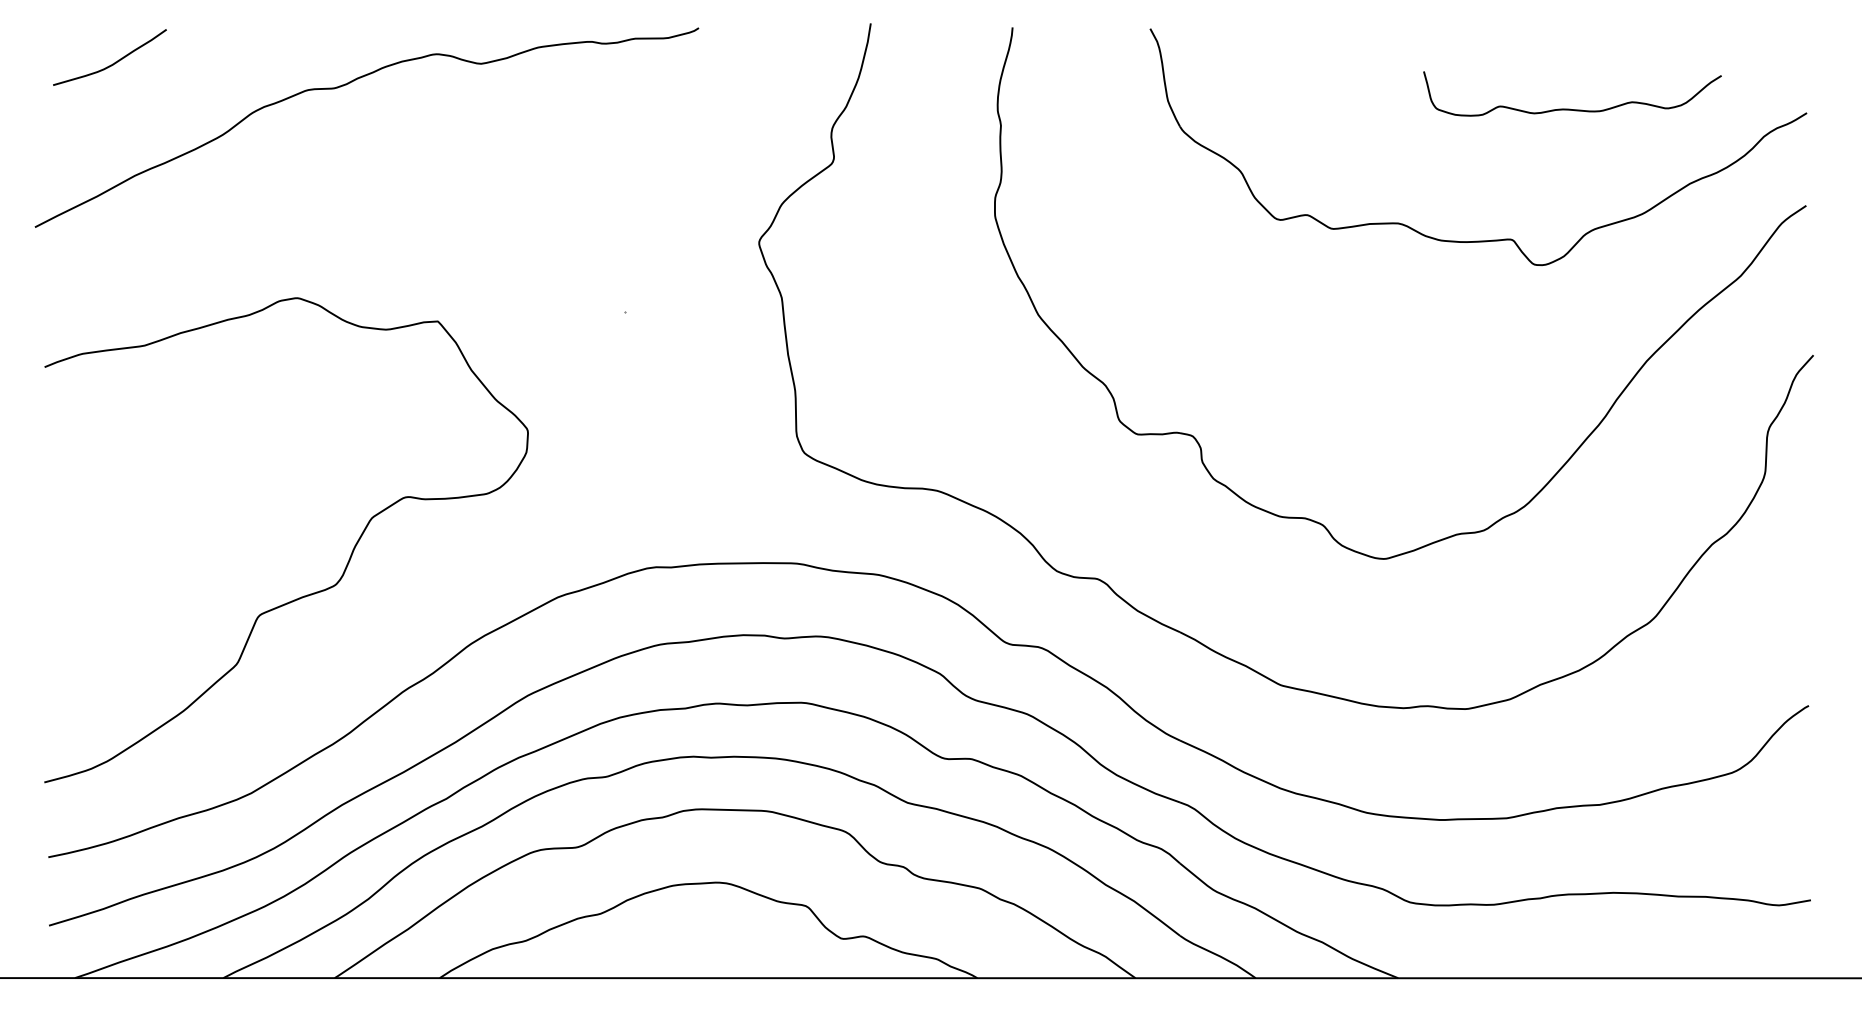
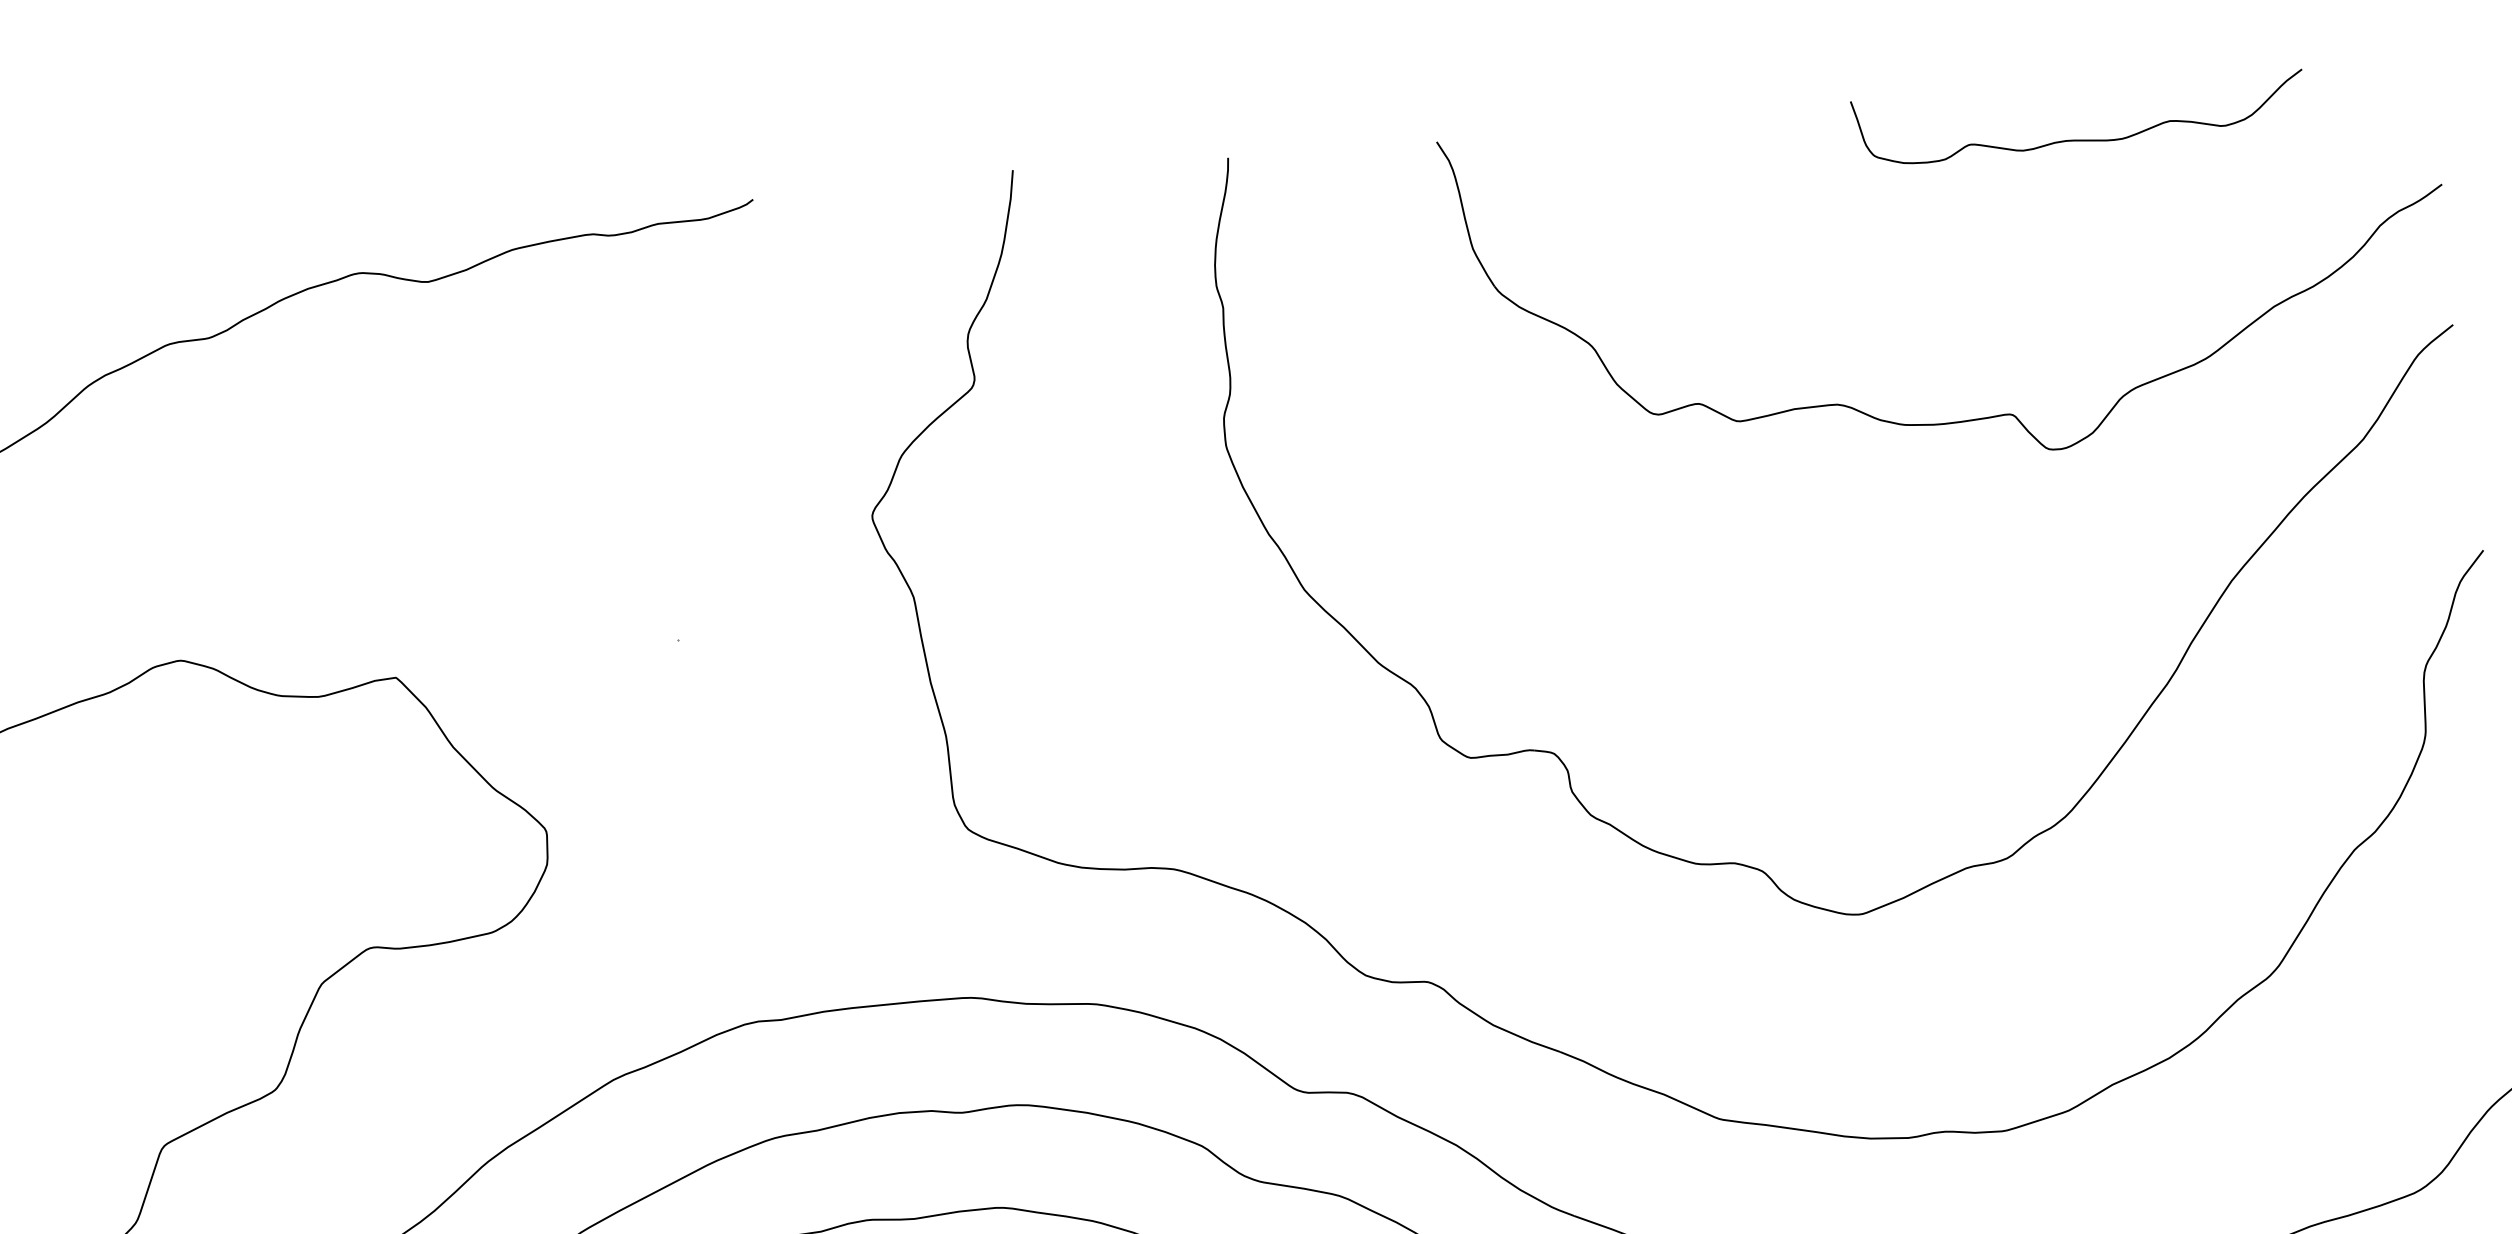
curve: (1570, 108) -> (2077, 138), moved

